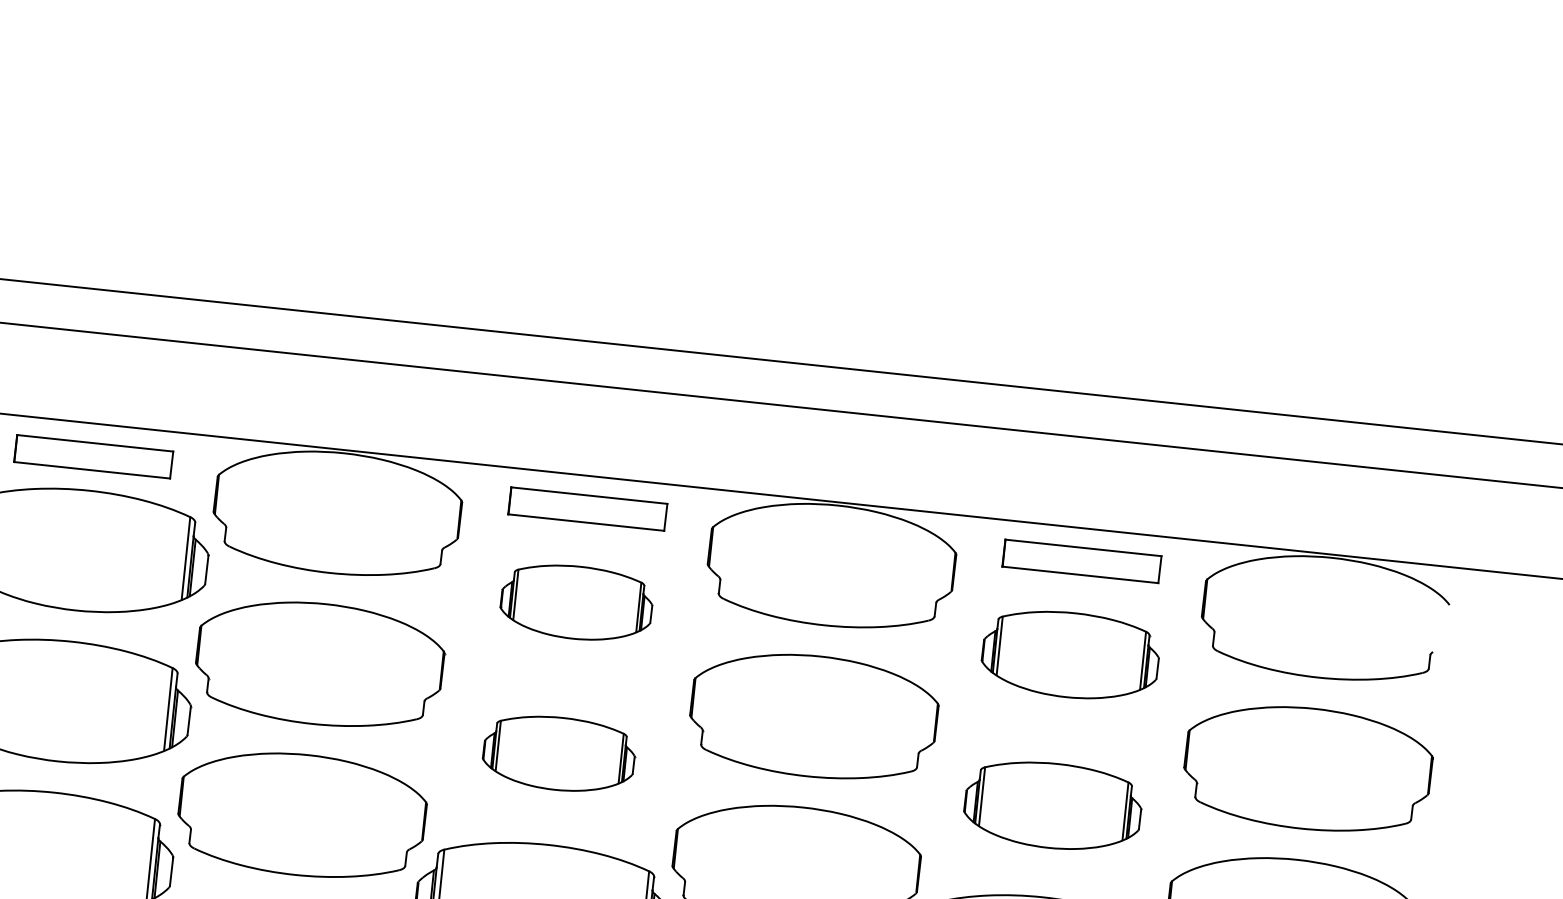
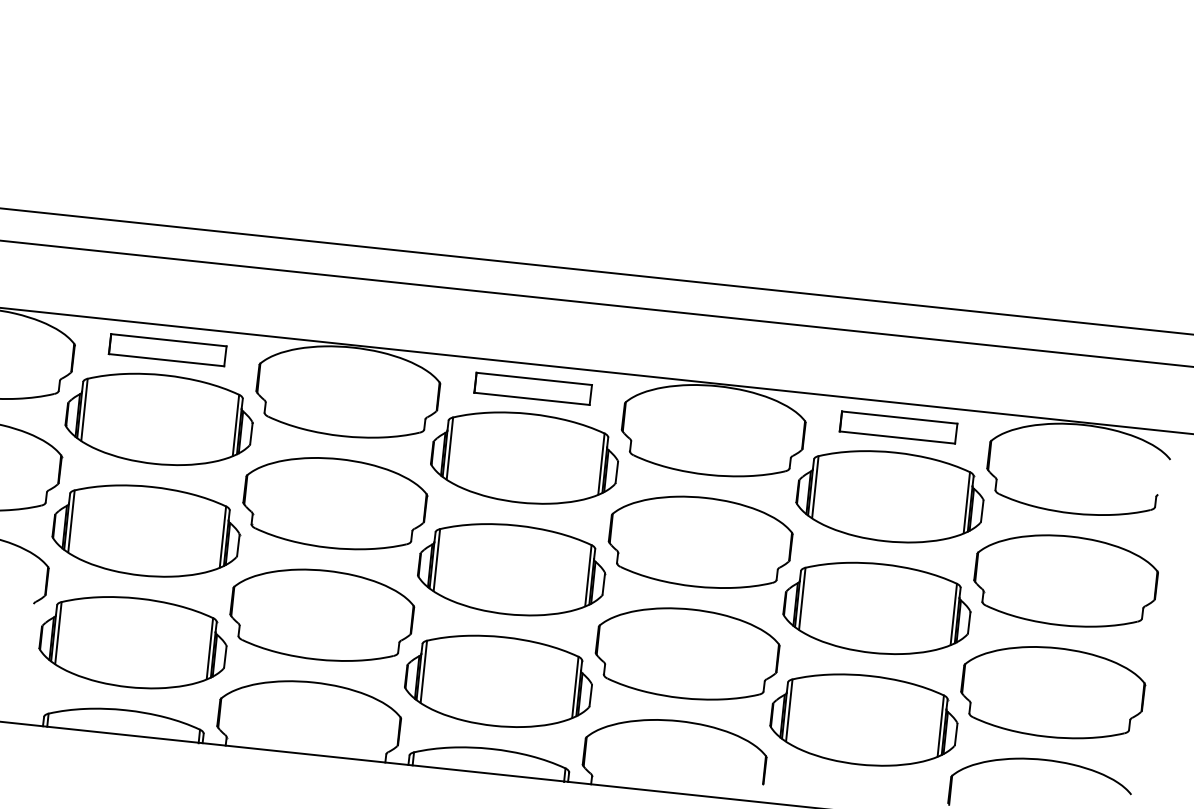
part: (576, 601) -> (524, 457), size x1.67
part: (1069, 654) -> (889, 496), size x1.43
part: (558, 753) -> (511, 569), size x1.67
part: (1052, 804) -> (876, 607), size x1.43

